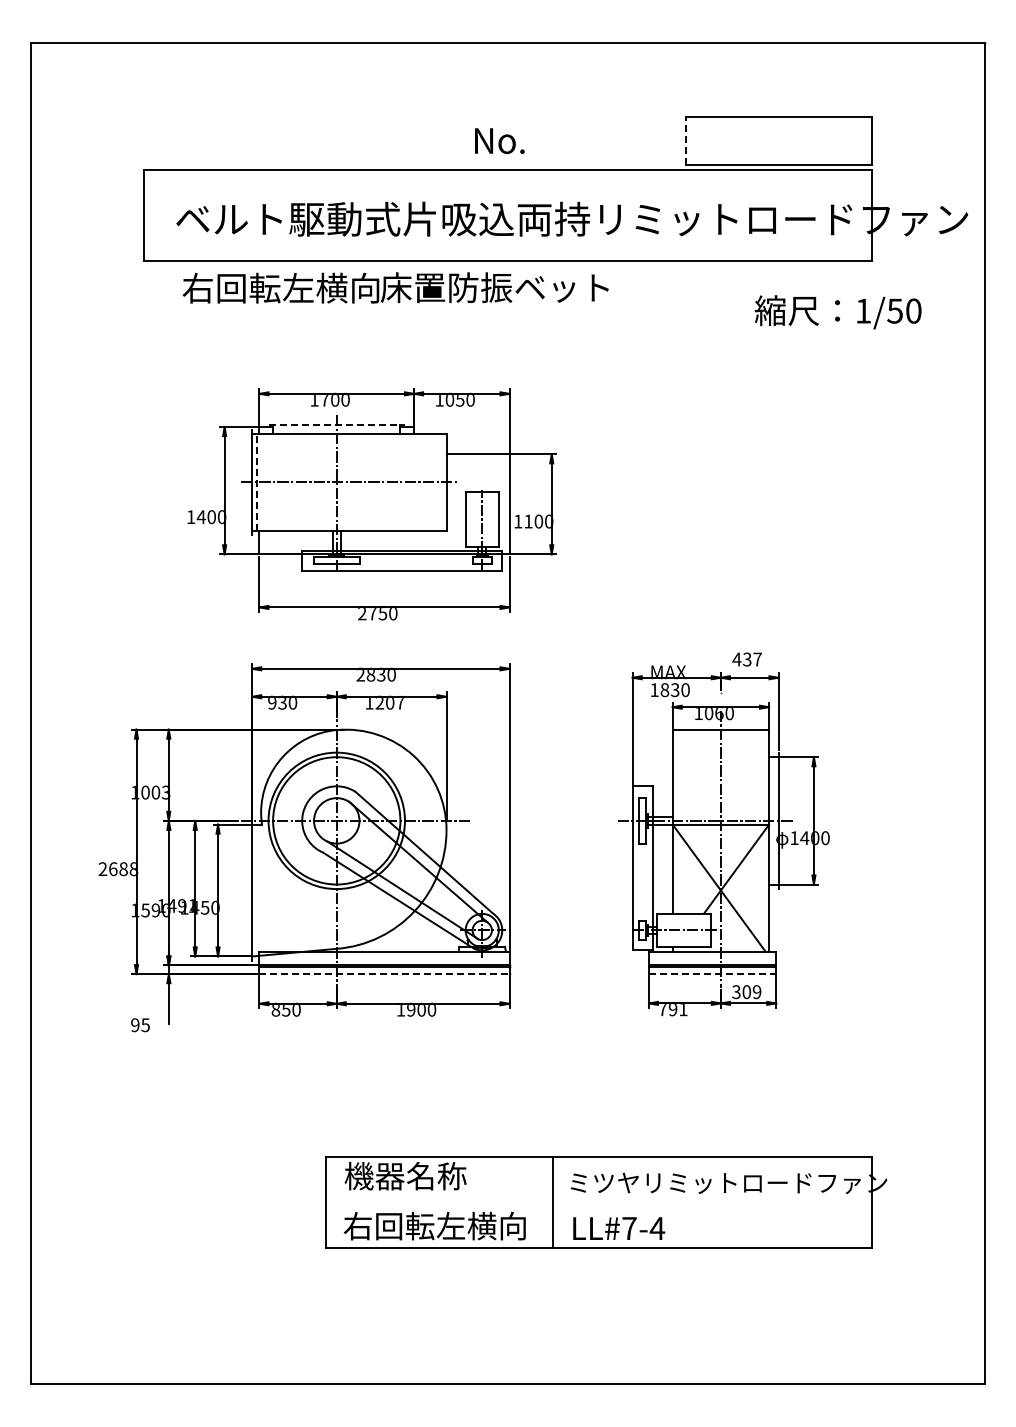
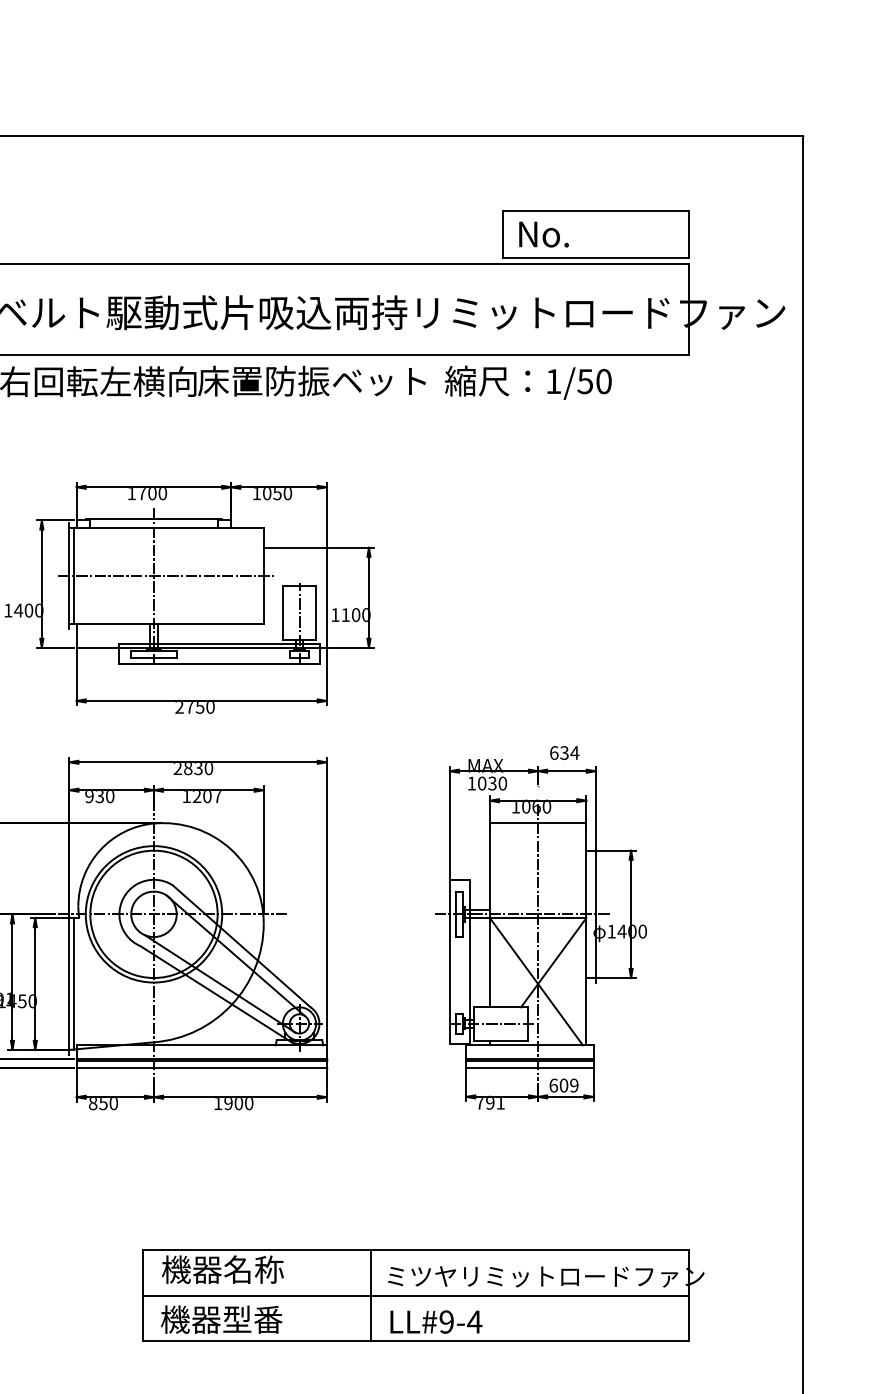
text: (499, 141) -> (543, 234), moved
line: (685, 141) -> (502, 234), dashed -> solid
text: (837, 312) -> (527, 382), moved
line: (337, 425) -> (154, 518), dashed -> solid
line: (256, 481) -> (73, 574), dashed -> solid
text: (747, 659) -> (564, 752), 437 -> 634
text: (664, 689) -> (481, 782), 1830 -> 1030
line: (256, 890) -> (73, 983), added
line: (385, 974) -> (202, 1067), dashed -> solid
line: (712, 974) -> (529, 1067), dashed -> solid
text: (736, 992) -> (553, 1085), 309 -> 609
line: (598, 1202) -> (415, 1295), added
text: (434, 1225) -> (251, 1318), 右回転左横向 -> 機器型番
text: (629, 1228) -> (446, 1321), LL#7-4 -> LL#9-4

